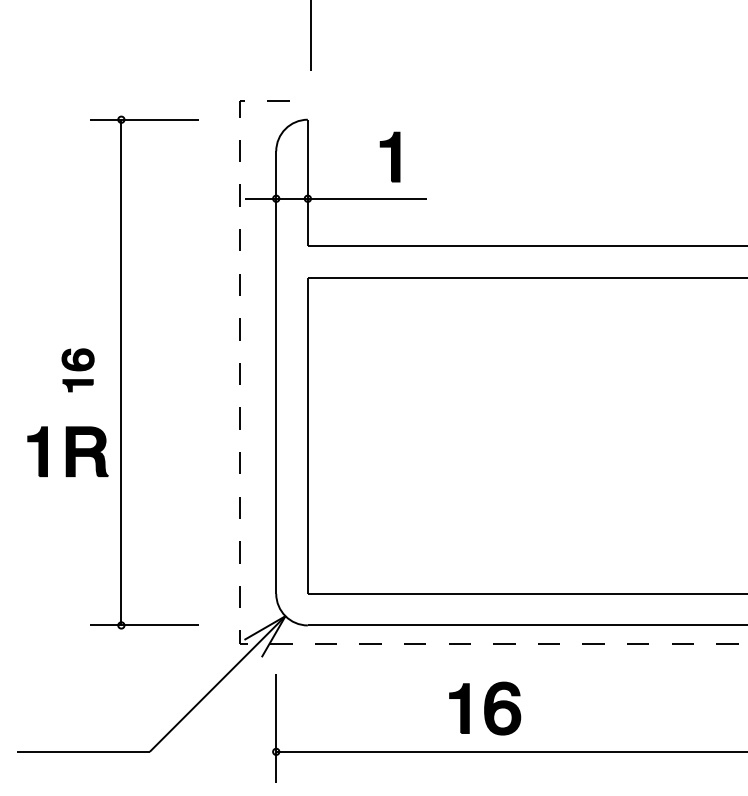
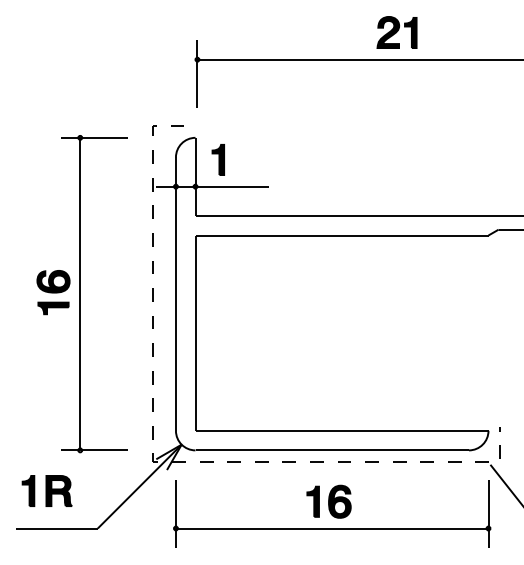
part: (388, 156) -> (217, 159), moved
part: (78, 369) -> (53, 292), size x1.67
part: (66, 450) -> (46, 490), moved
part: (484, 708) -> (328, 501), moved

